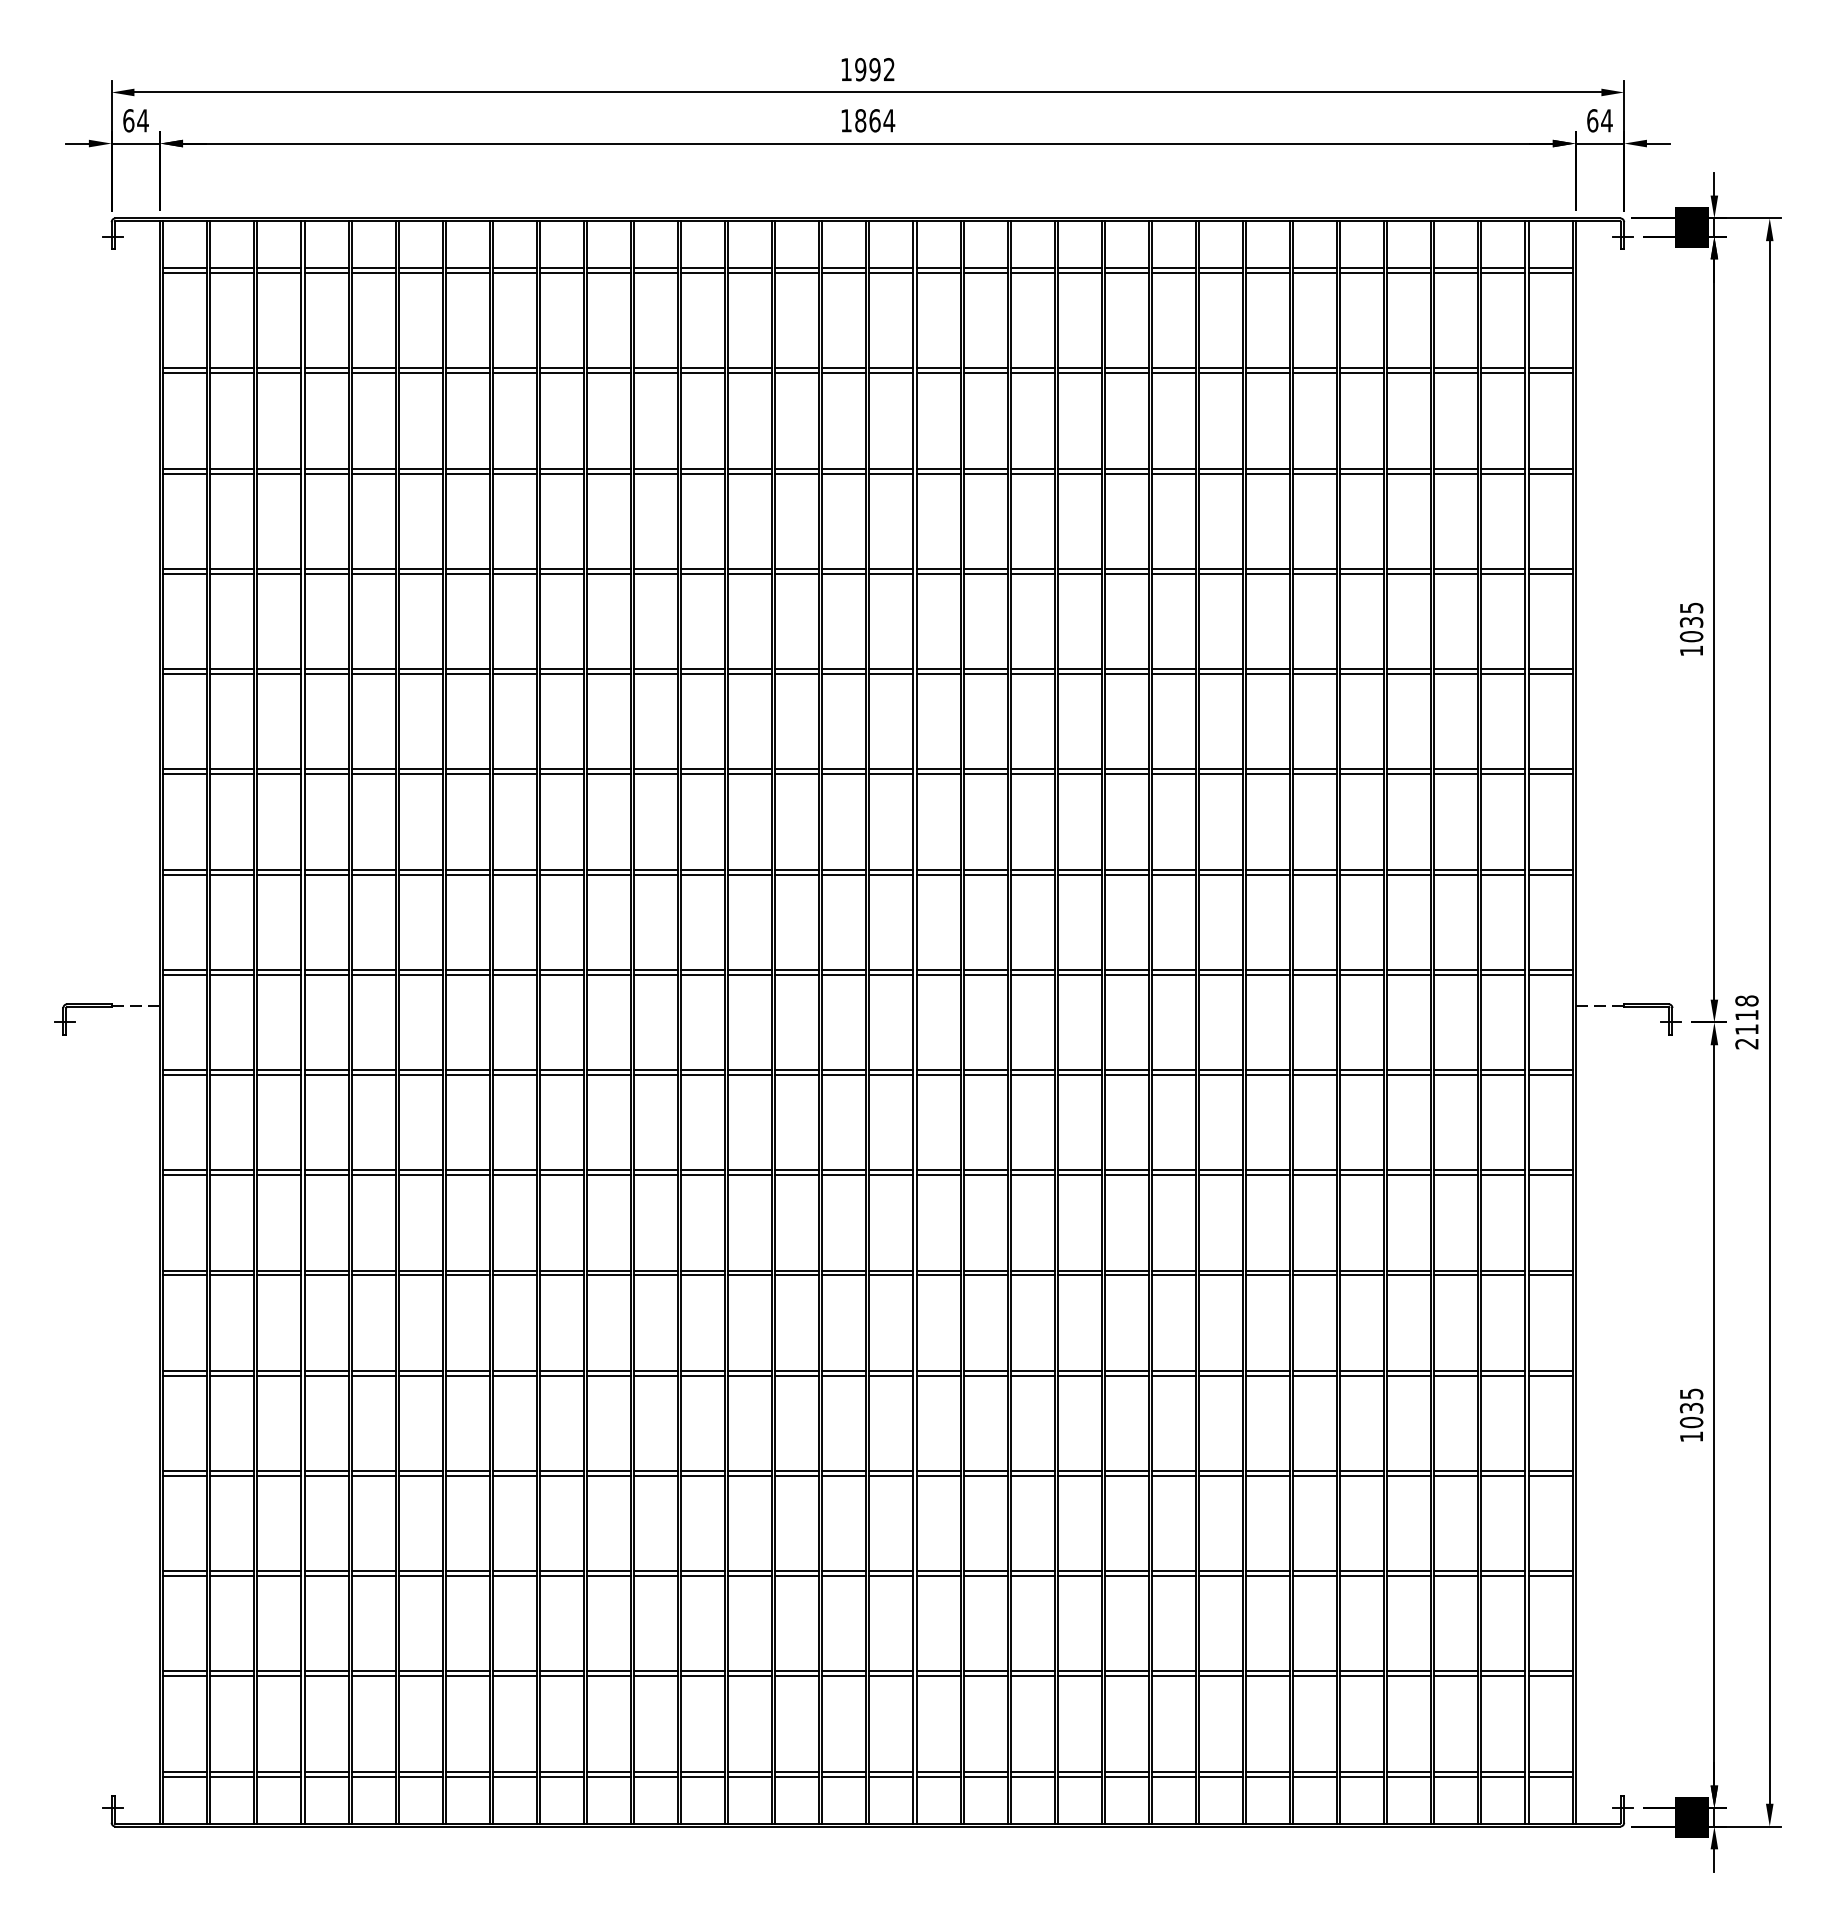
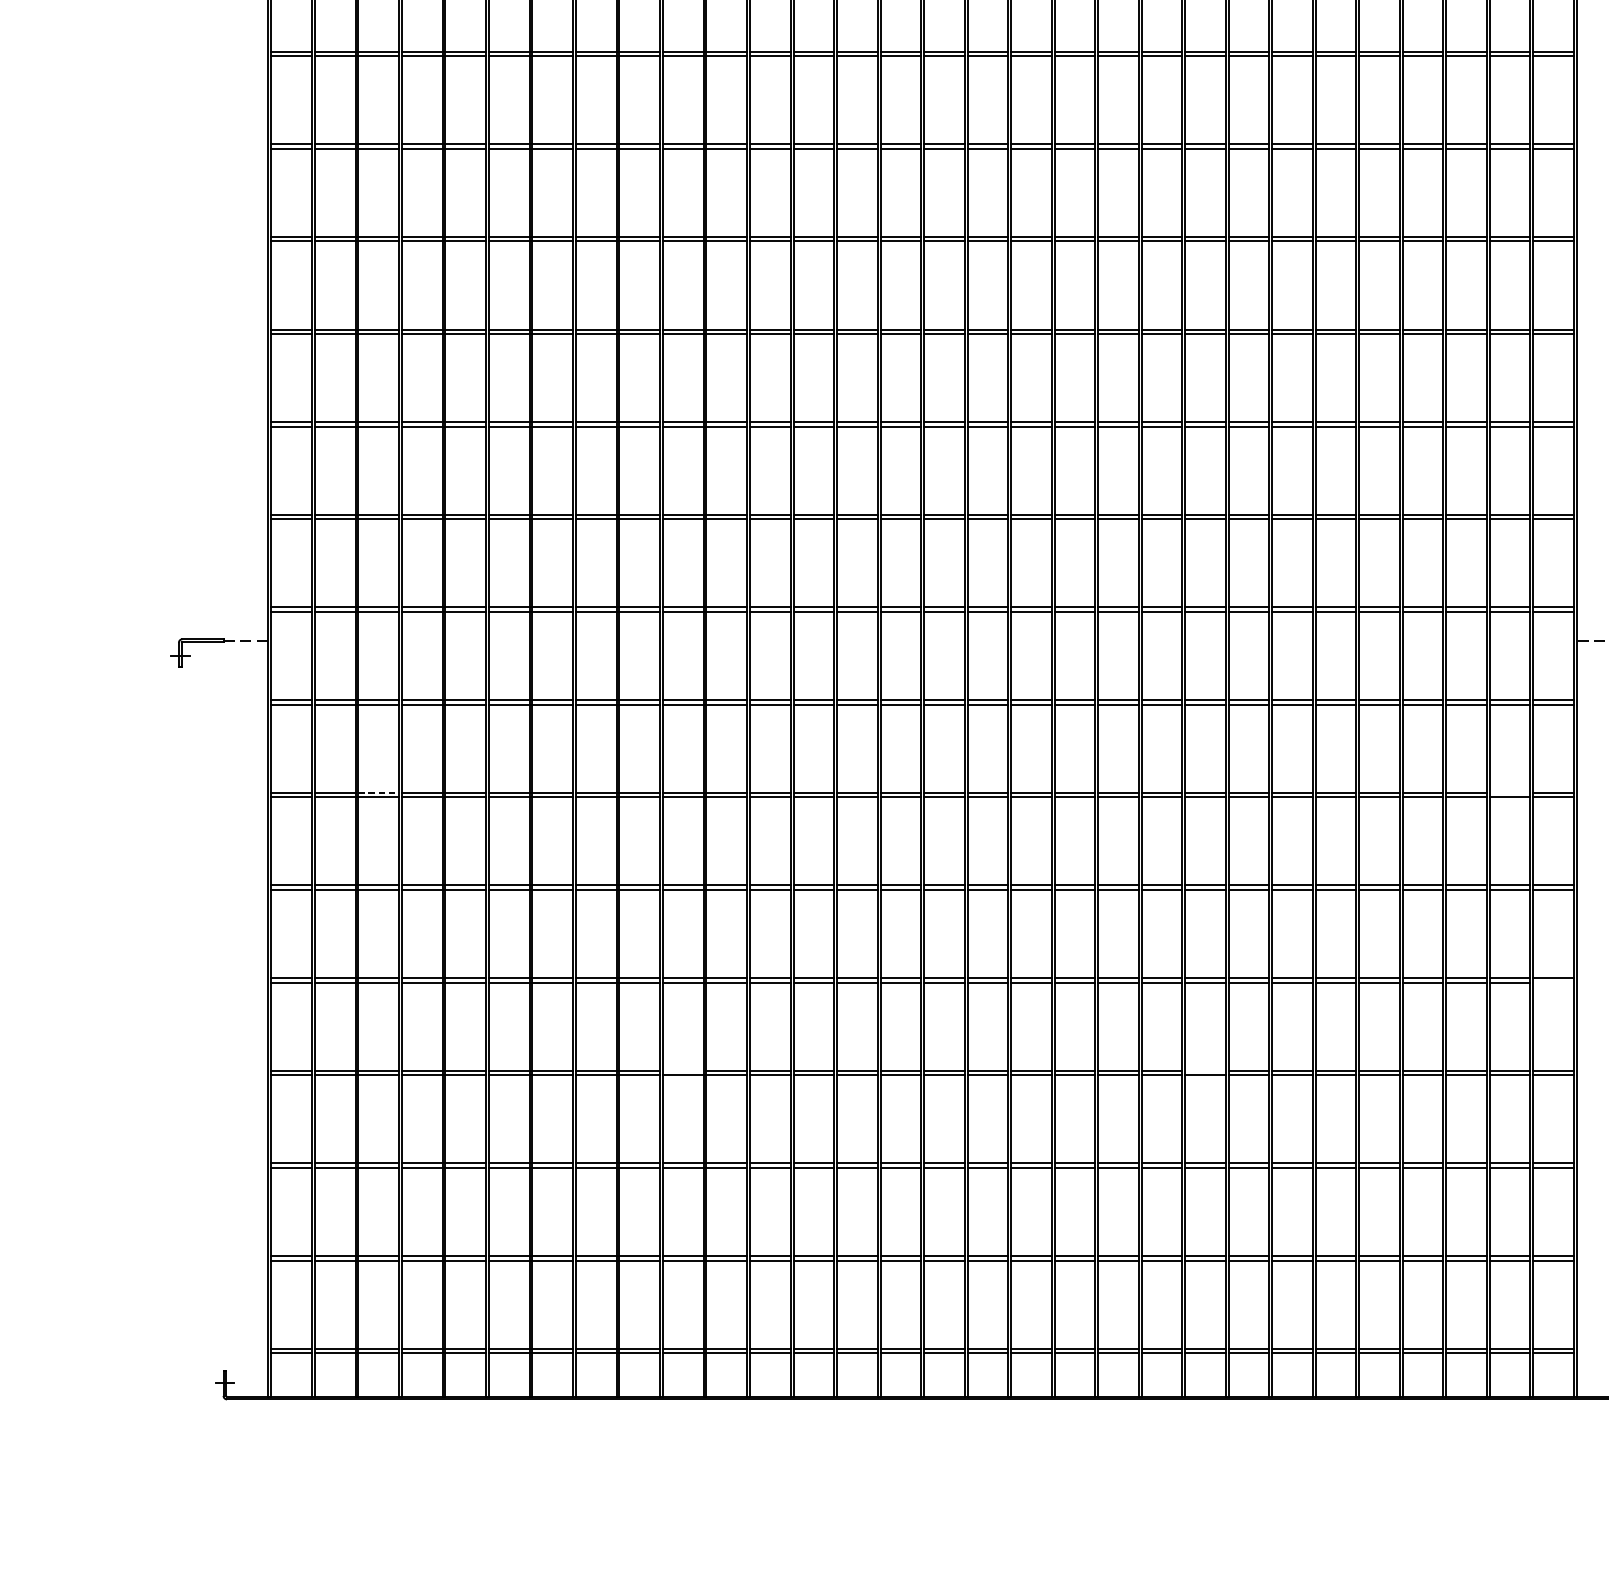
line: (279, 1170) -> (378, 792), solid -> dashed
line: (1503, 1170) -> (1510, 792), removed
line: (1550, 1375) -> (1553, 982), removed
line: (608, 1470) -> (682, 1070), removed
line: (1173, 1470) -> (1205, 1070), removed

